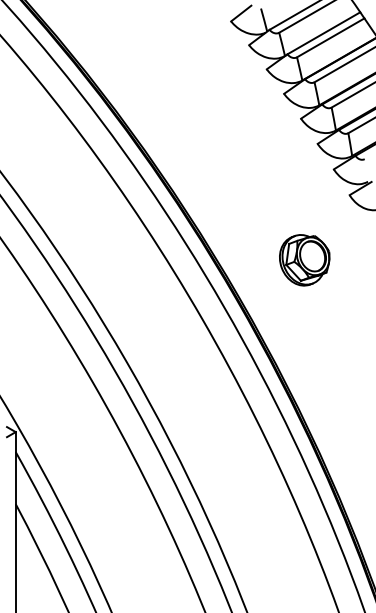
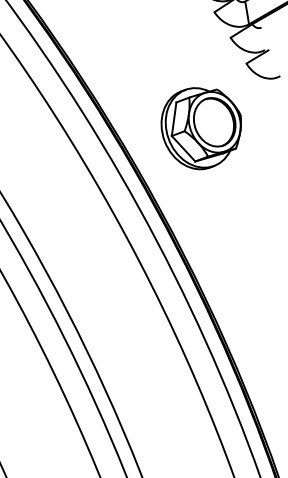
part: (304, 260) -> (201, 128), size x1.6

